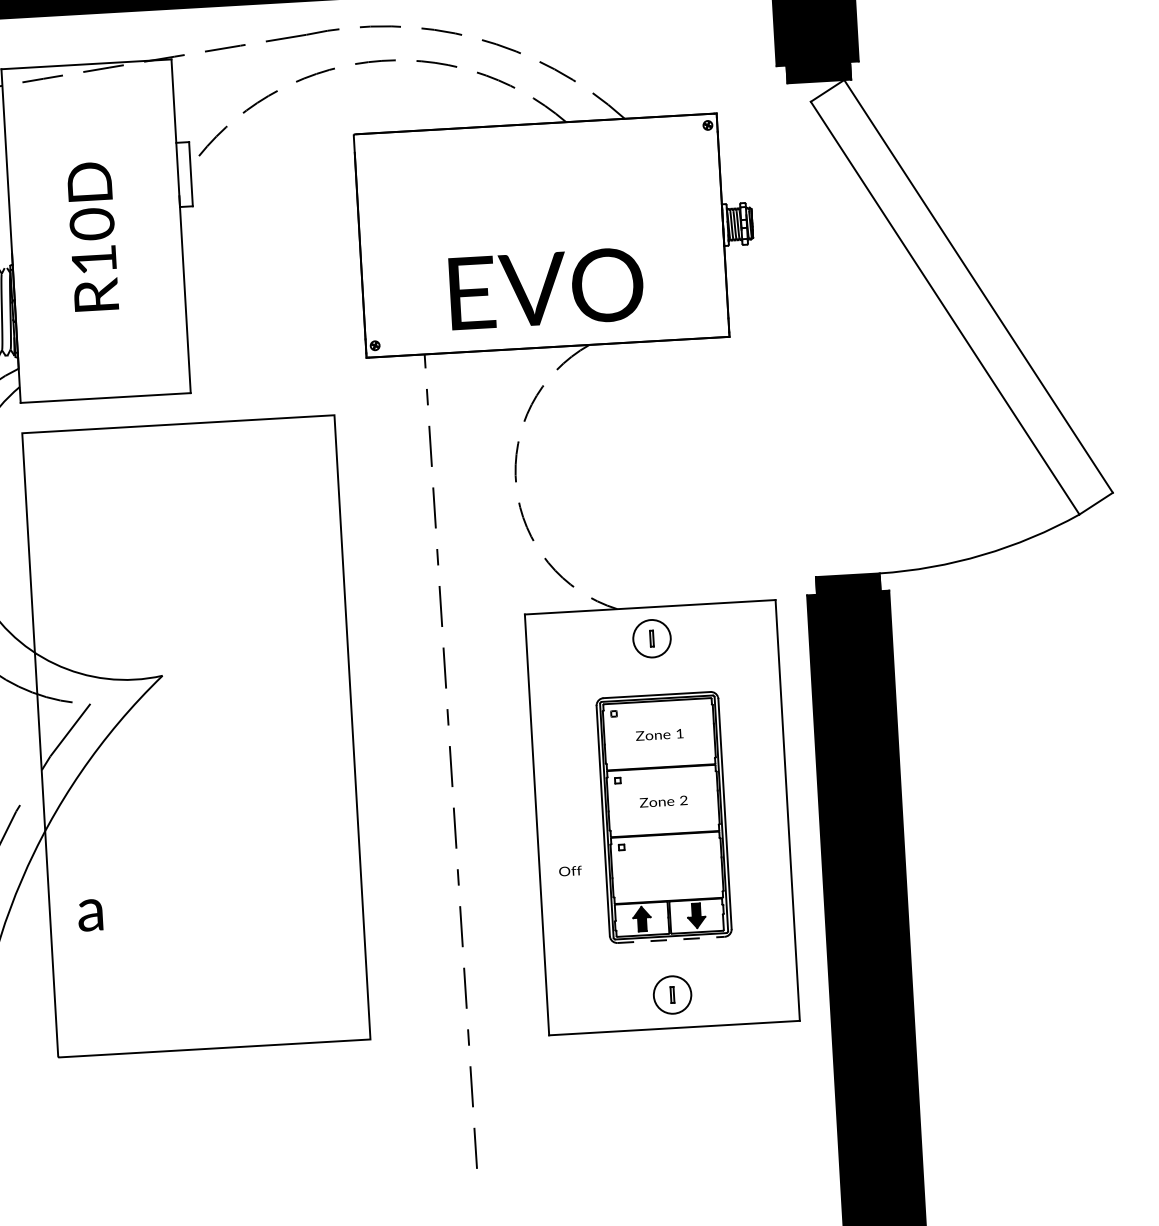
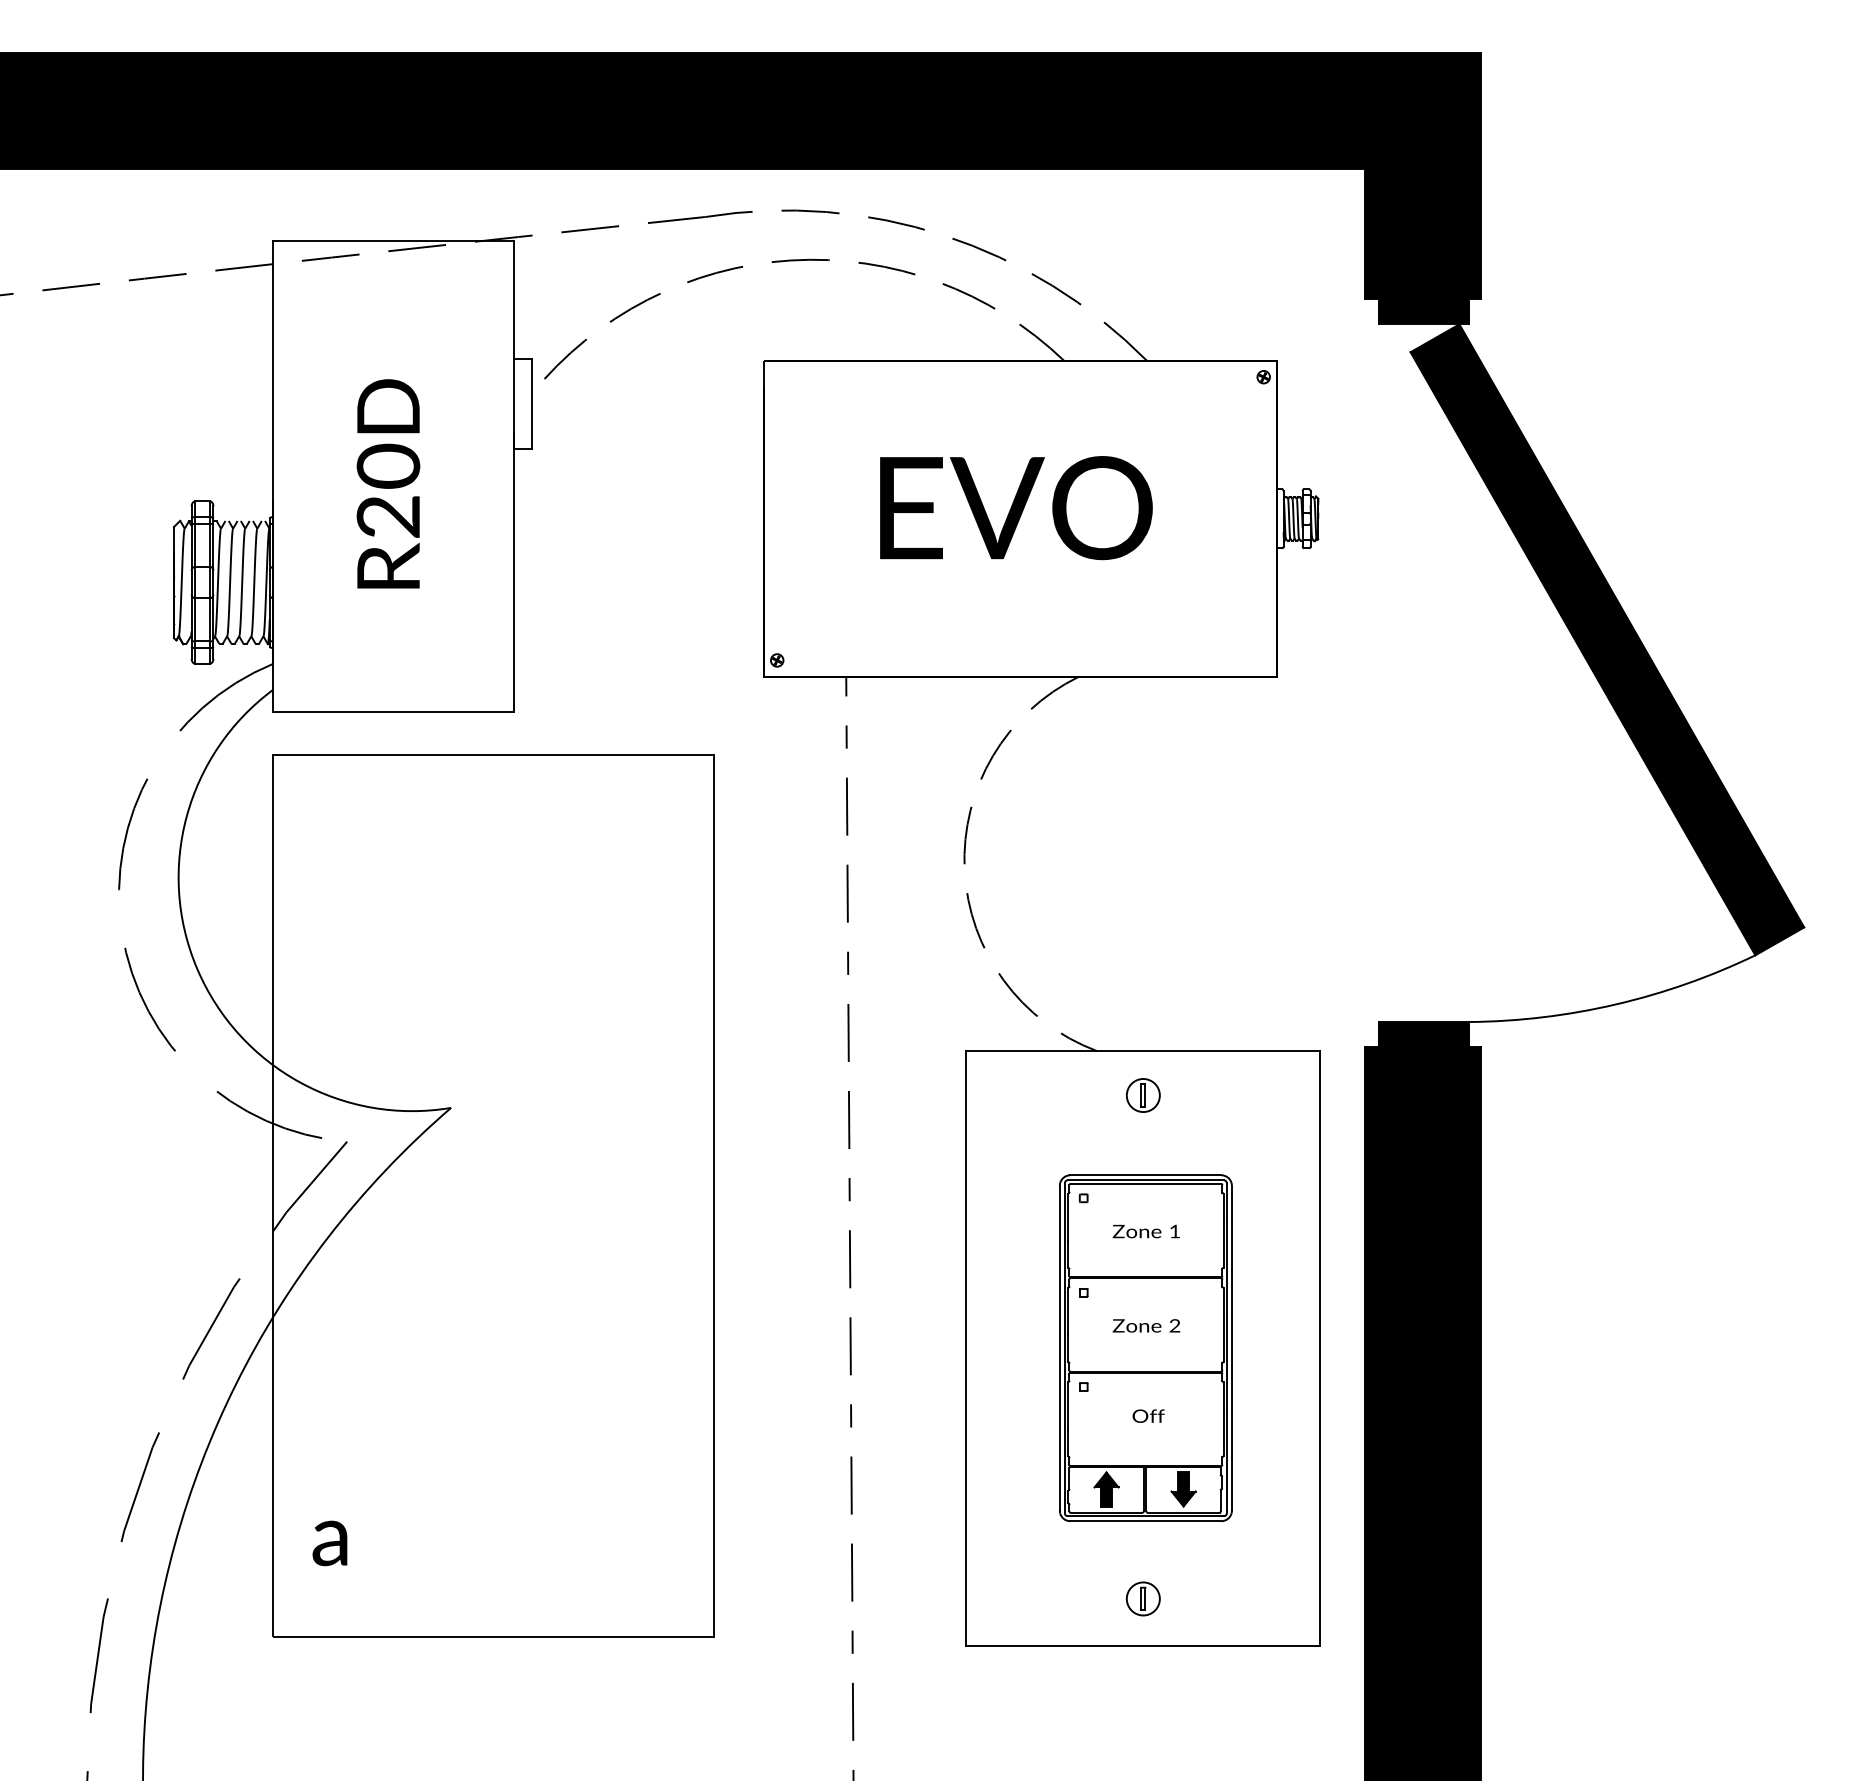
text: (93, 259) -> (387, 516), R10D -> R20D
text: (546, 289) -> (1016, 508), moved
fill: (961, 297) -> (1607, 639), added
circle: (651, 638) -> (1142, 1095), size x0.62
text: (570, 870) -> (1148, 1415), moved
text: (90, 915) -> (329, 1543), moved
line: (670, 940) -> (1145, 1521), dashed -> solid
circle: (671, 994) -> (1142, 1598), size x0.62

